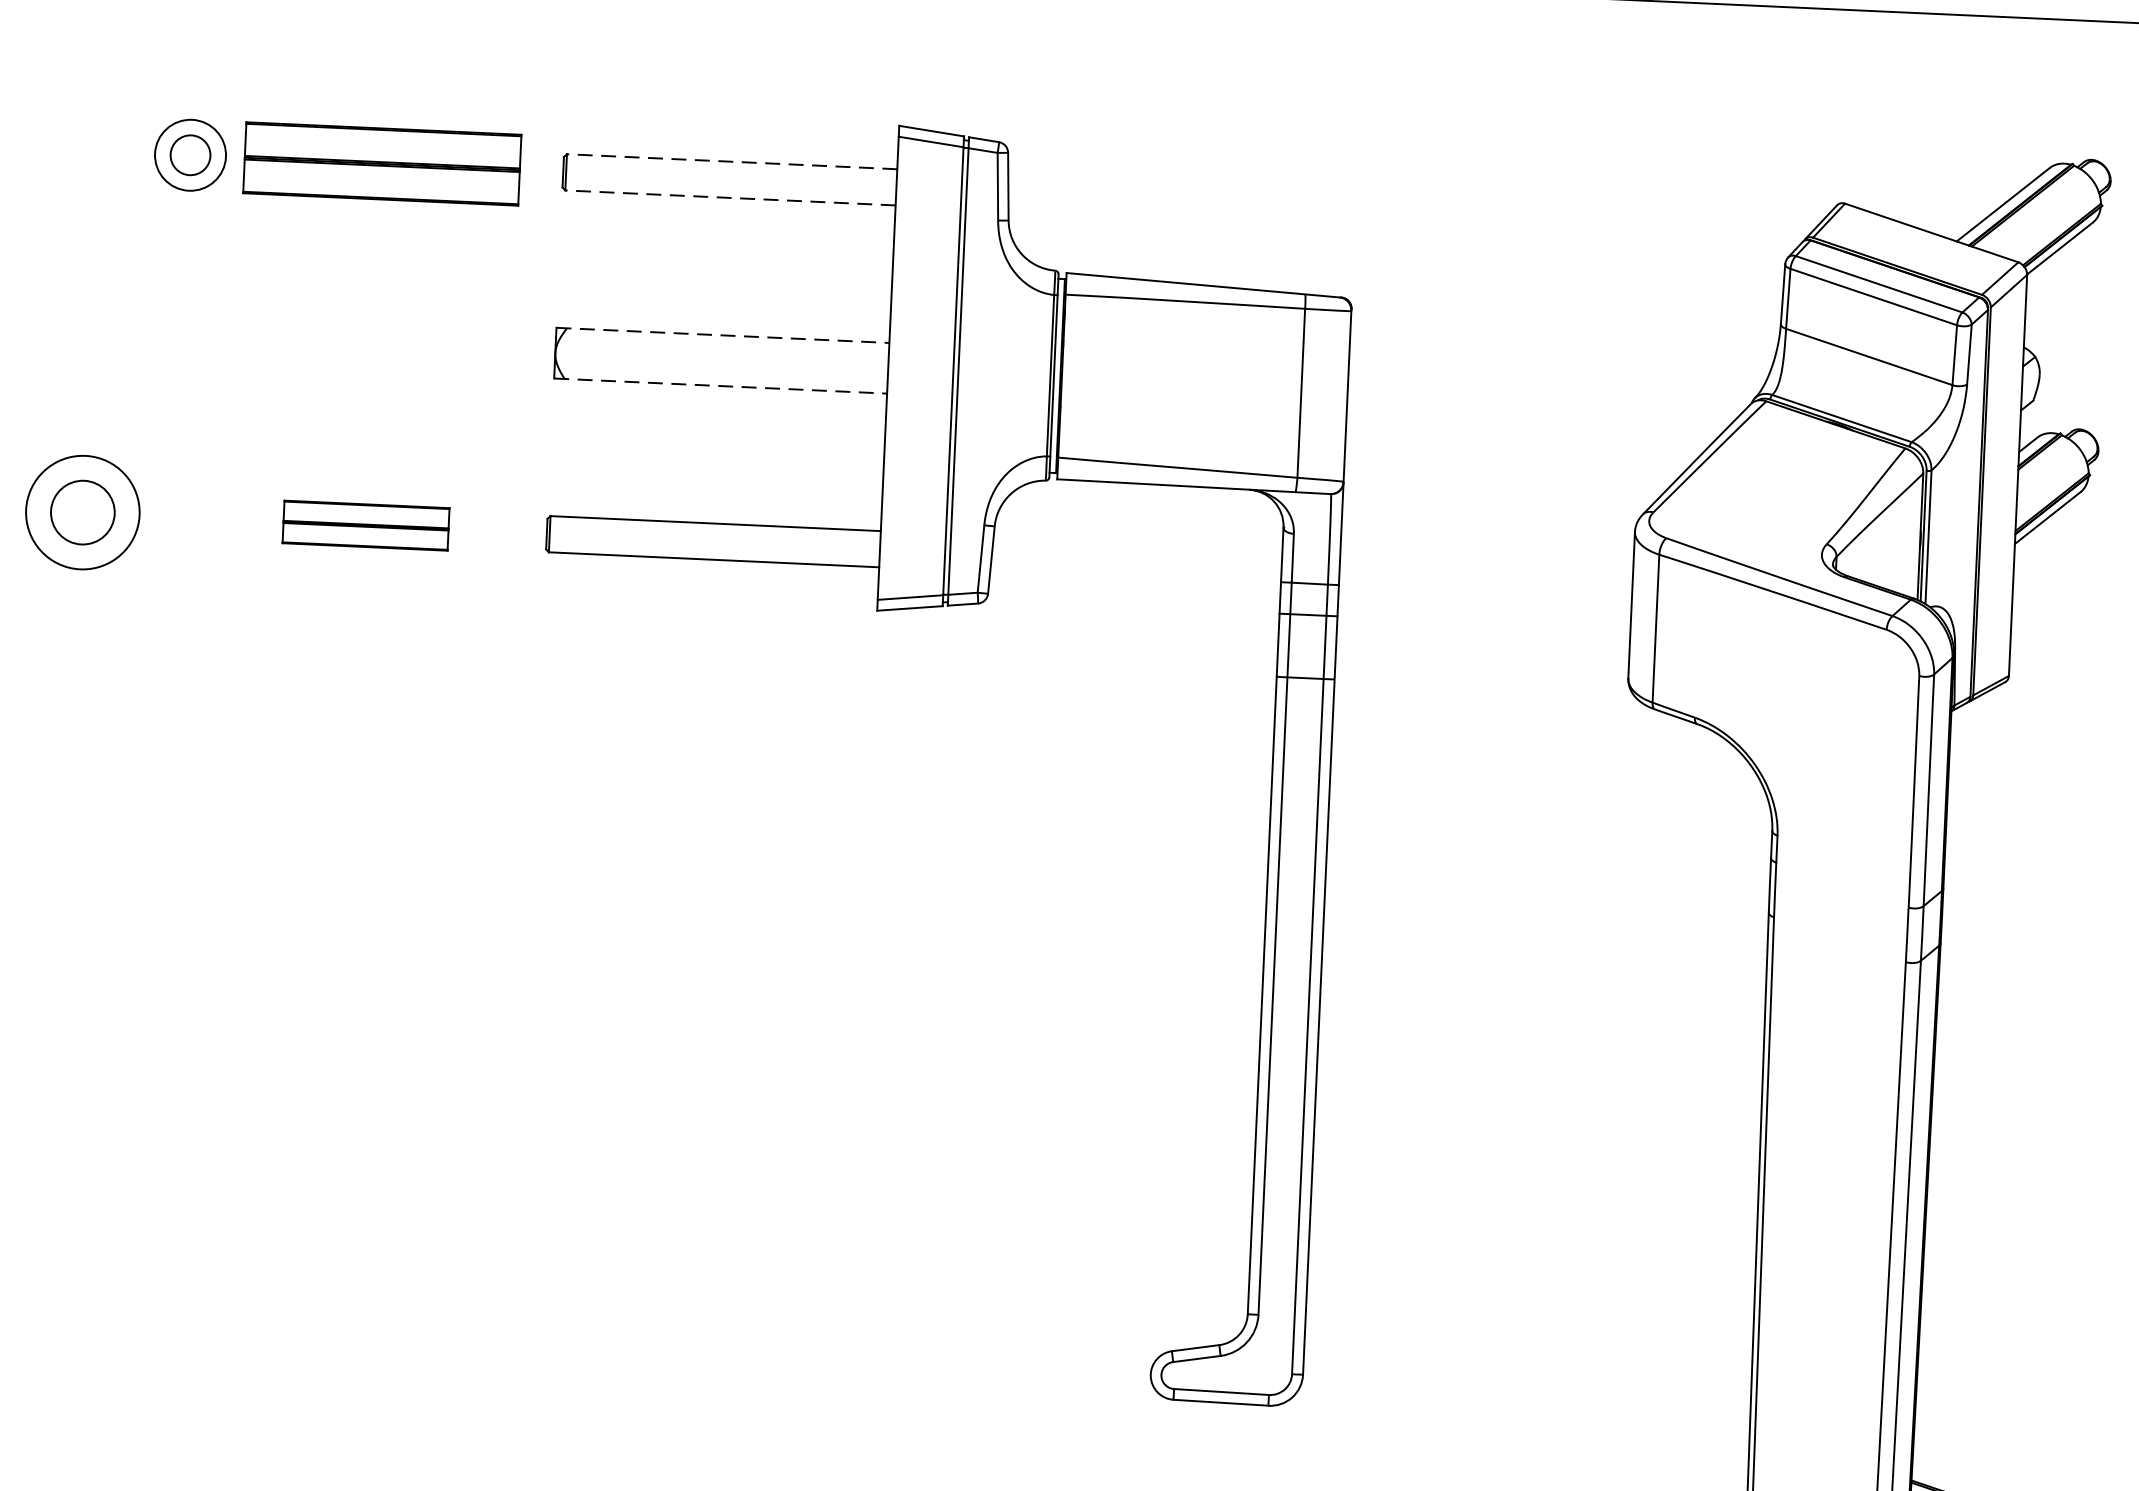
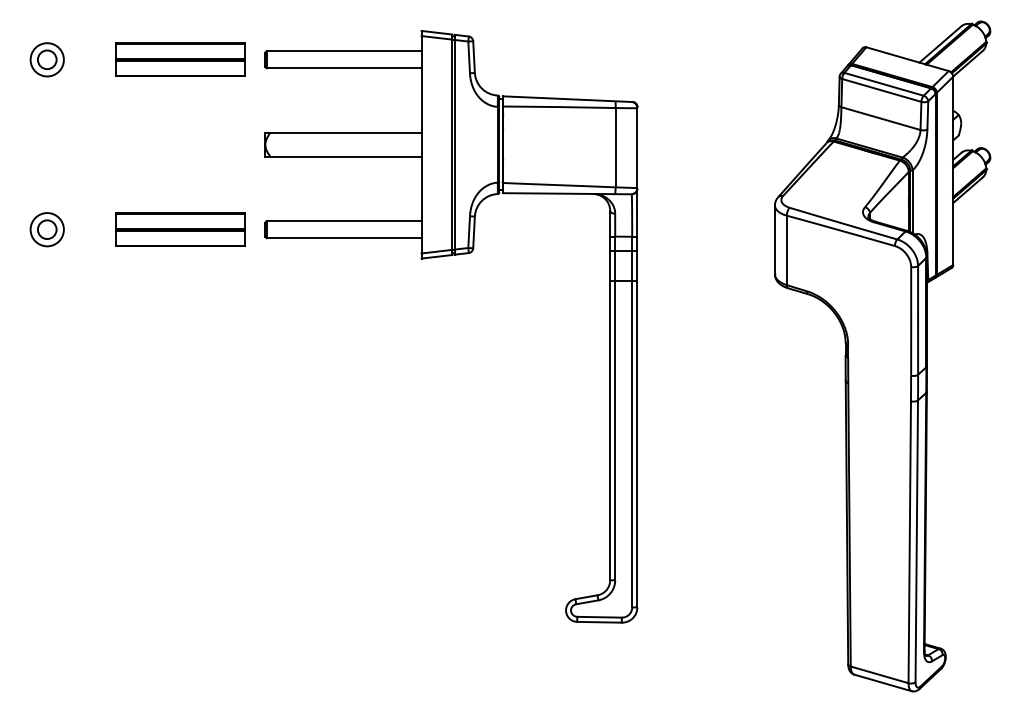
part: (188, 154) -> (46, 59), moved
line: (732, 162) -> (344, 51), dashed -> solid
line: (731, 198) -> (344, 68), dashed -> solid
line: (725, 334) -> (344, 132), dashed -> solid
line: (722, 385) -> (344, 156), dashed -> solid
part: (80, 512) -> (46, 229), size x0.62
part: (366, 525) -> (180, 229), size x1.67

